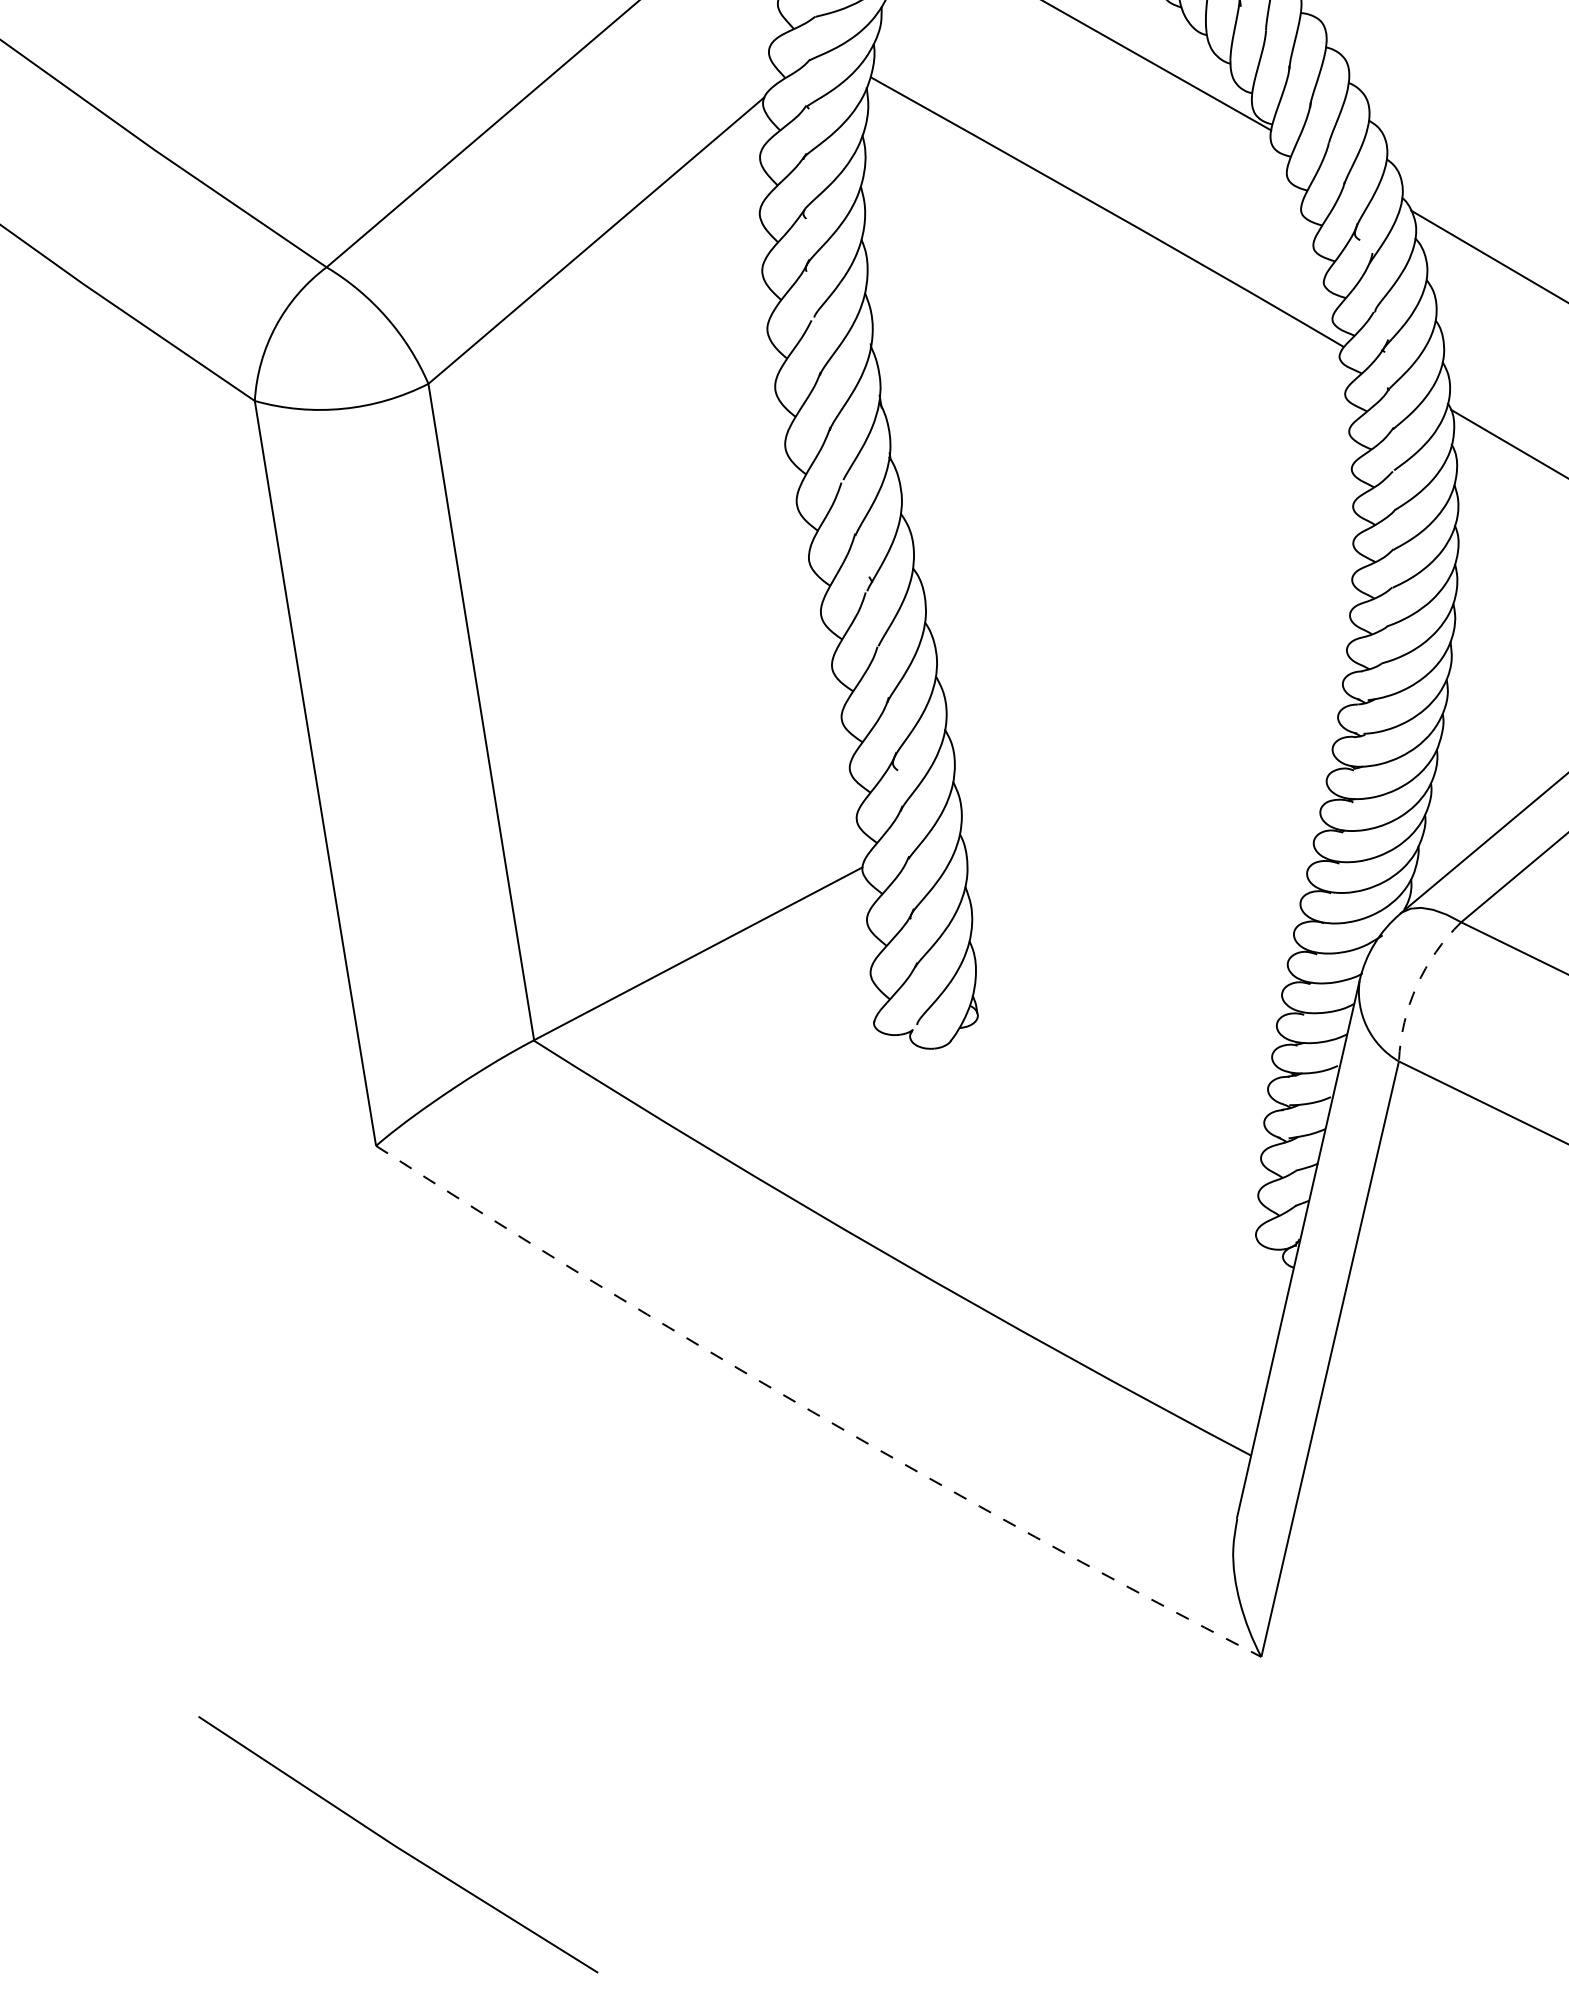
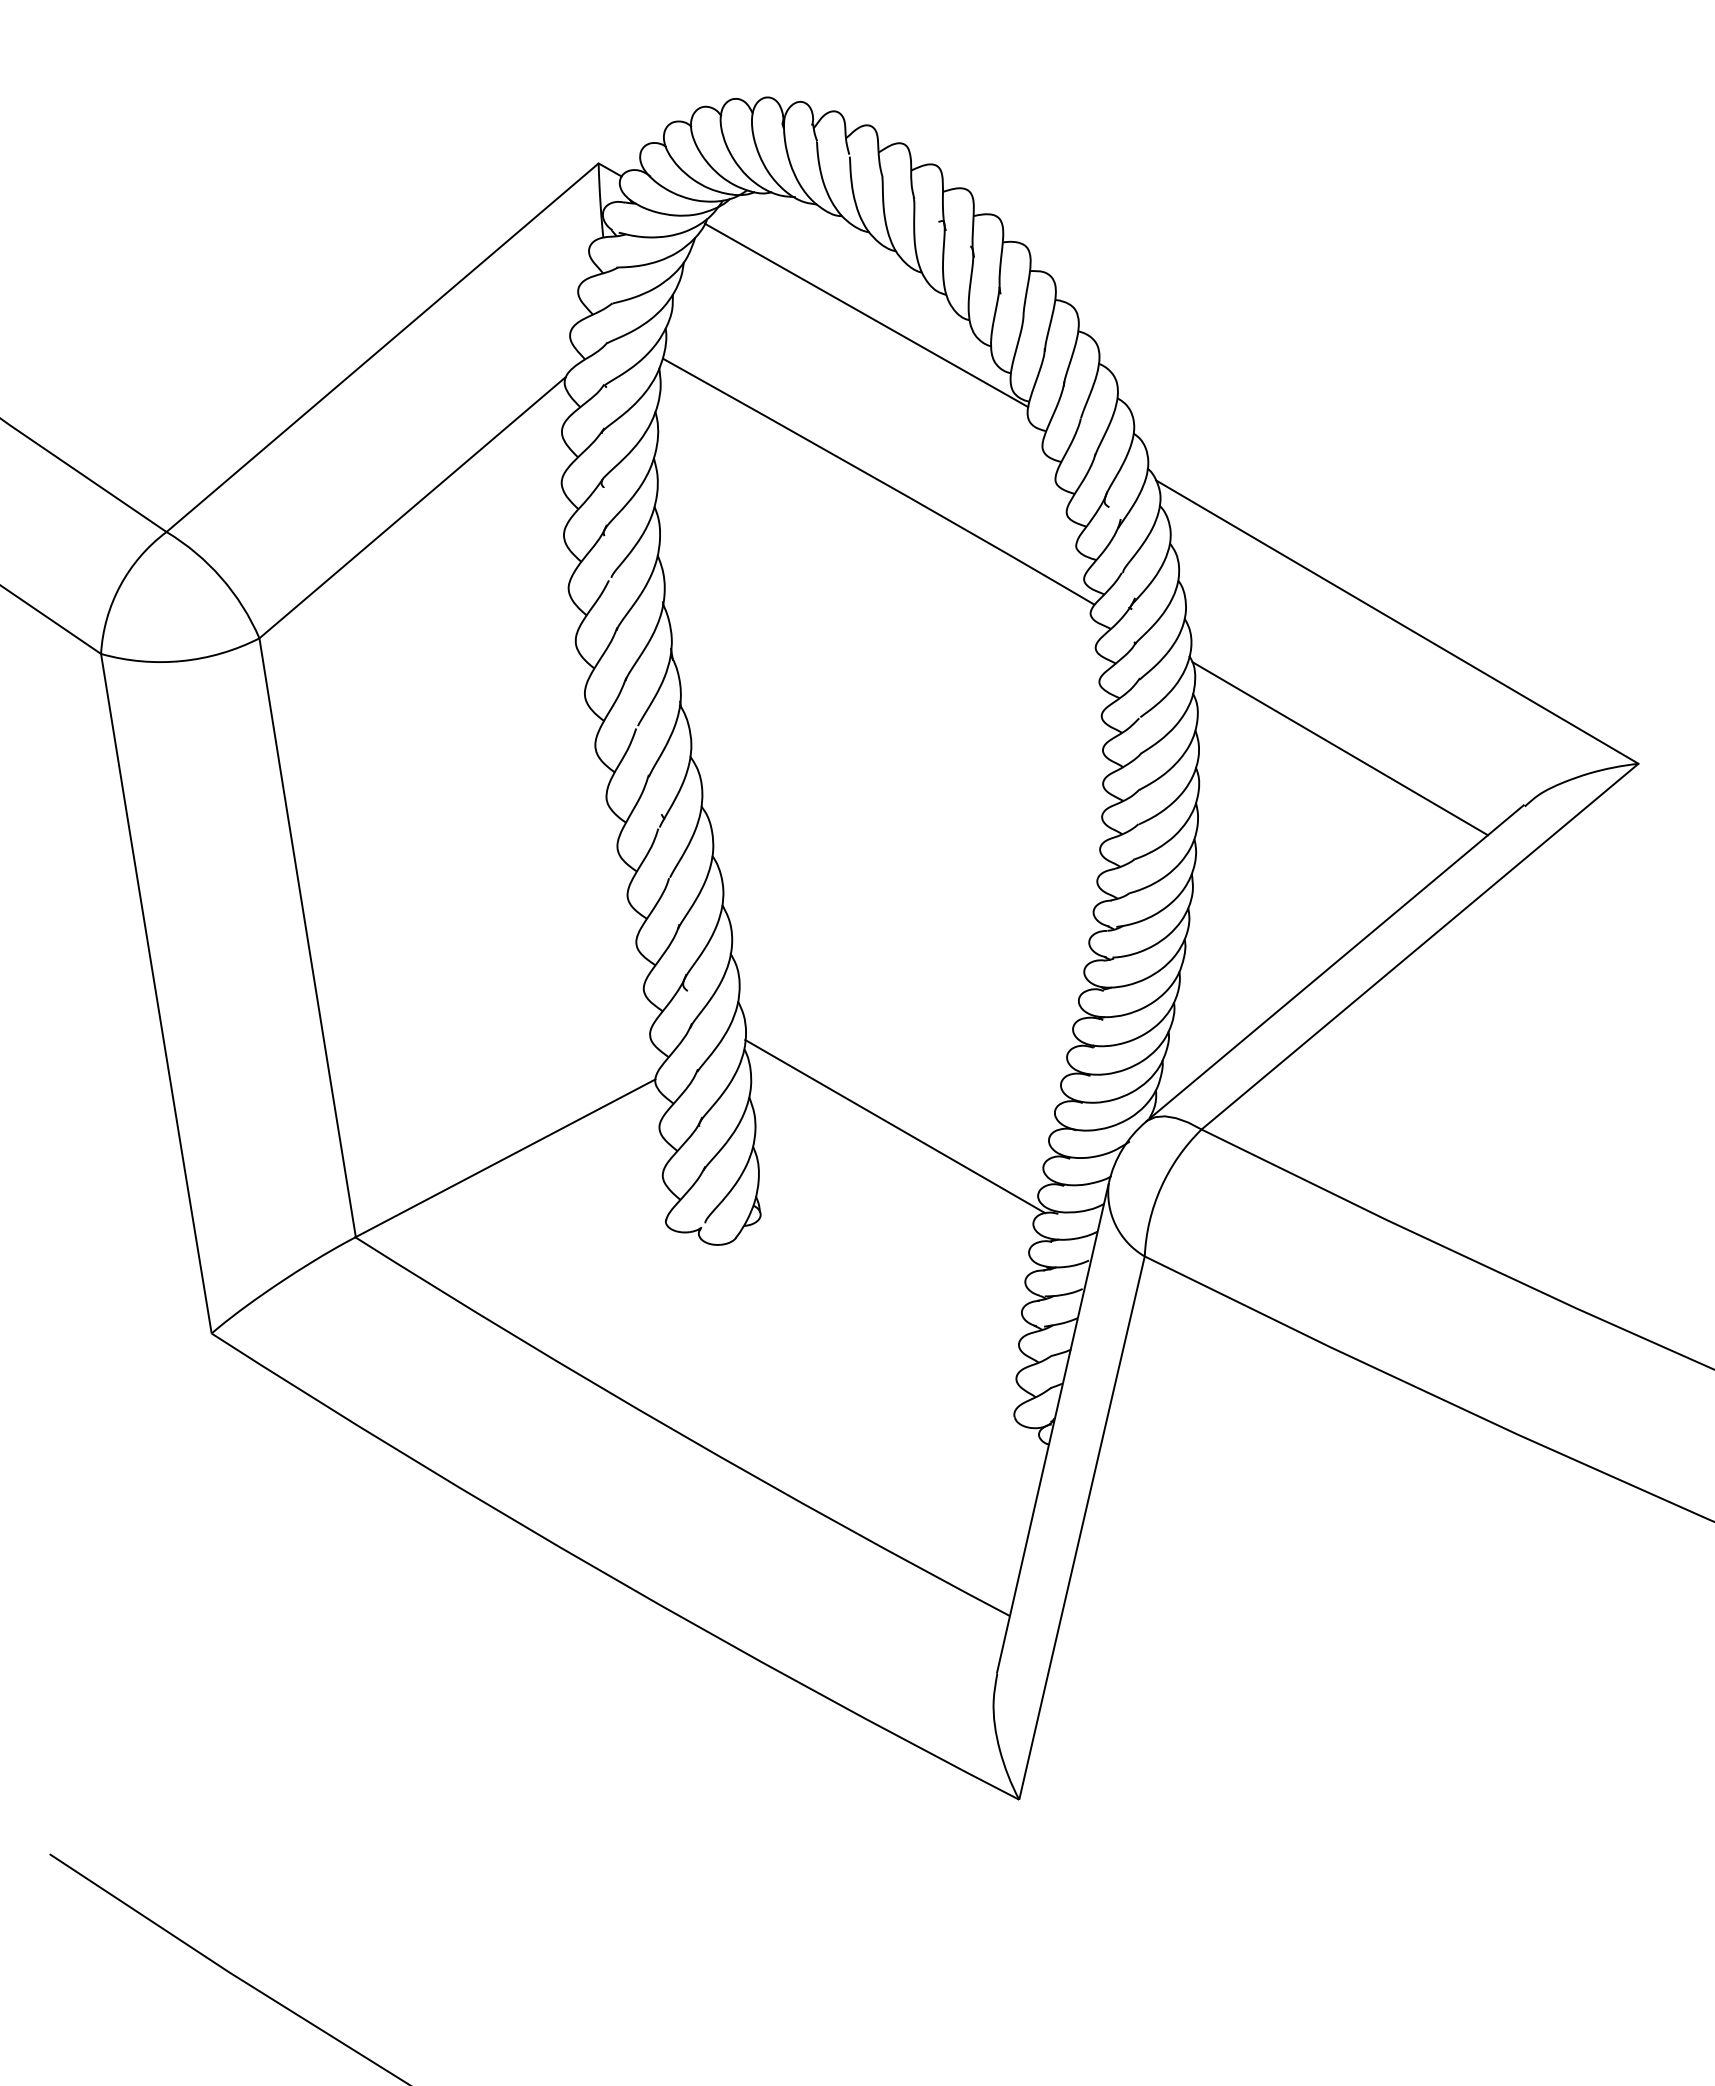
line: (1125, 918) -> (895, 1126), added
arc: (1417, 985) -> (1161, 1187), dashed -> solid
arc: (812, 1412) -> (609, 1576), dashed -> solid

